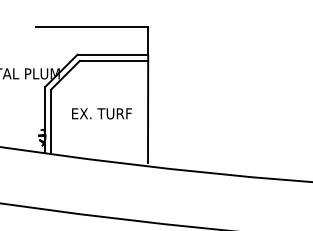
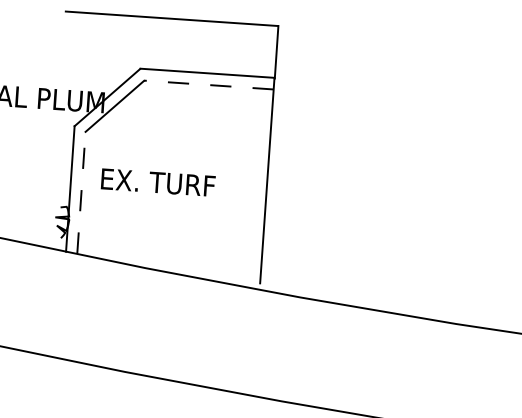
line: (113, 60) -> (207, 84), solid -> dashed
text: (101, 113) -> (157, 182), moved
line: (51, 121) -> (82, 192), solid -> dashed

